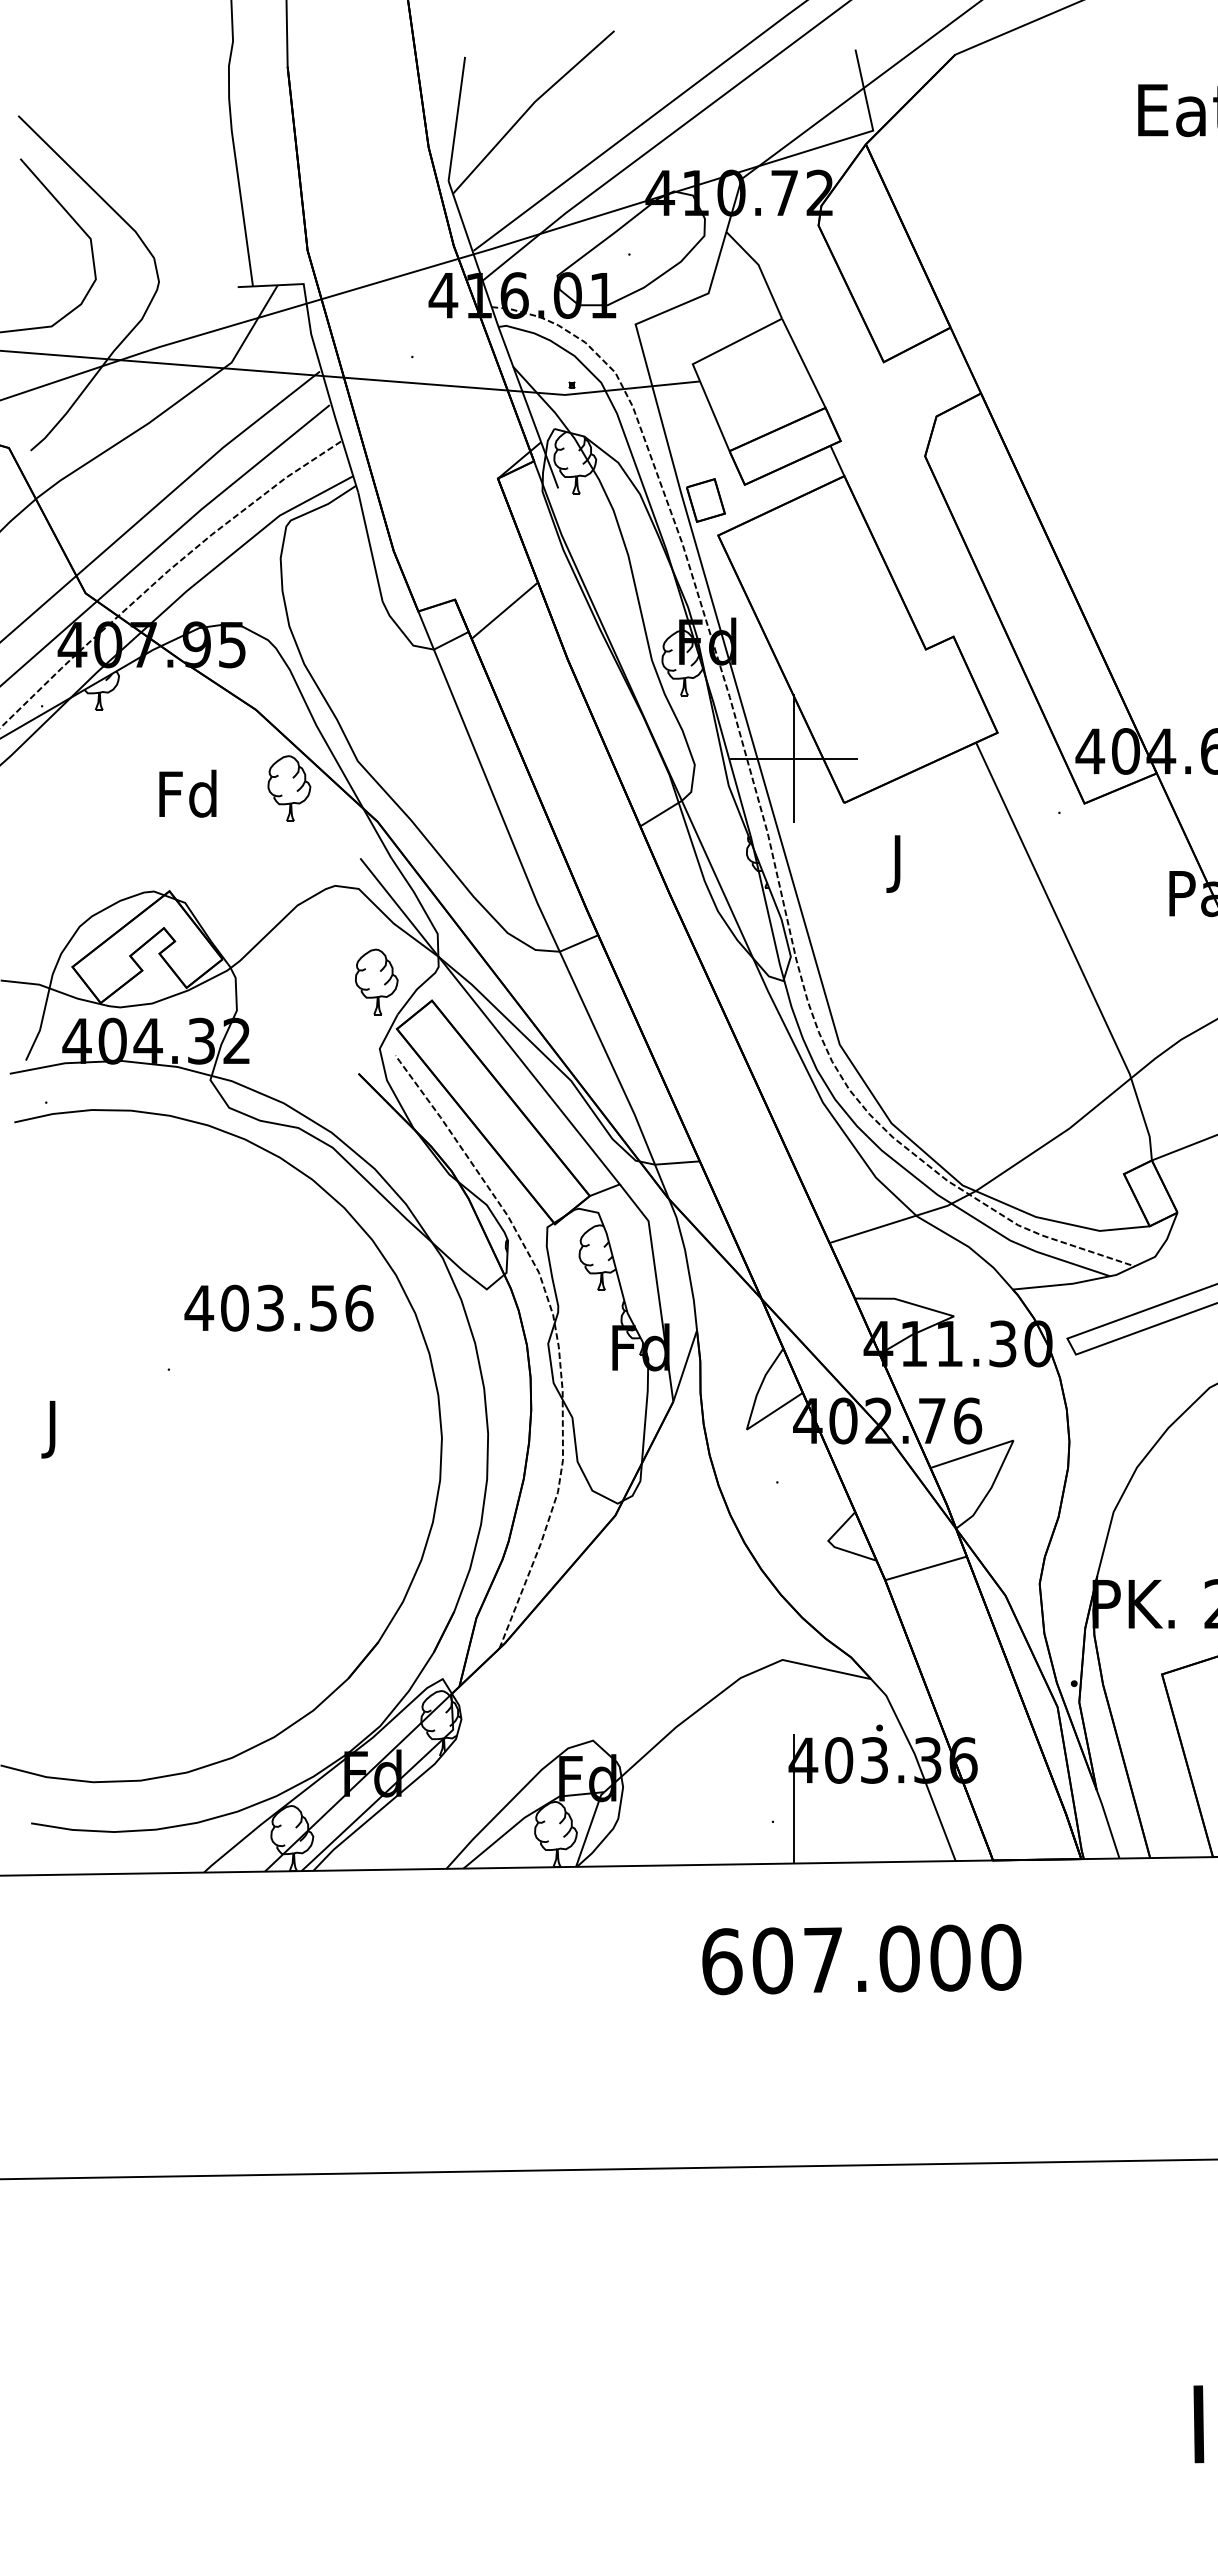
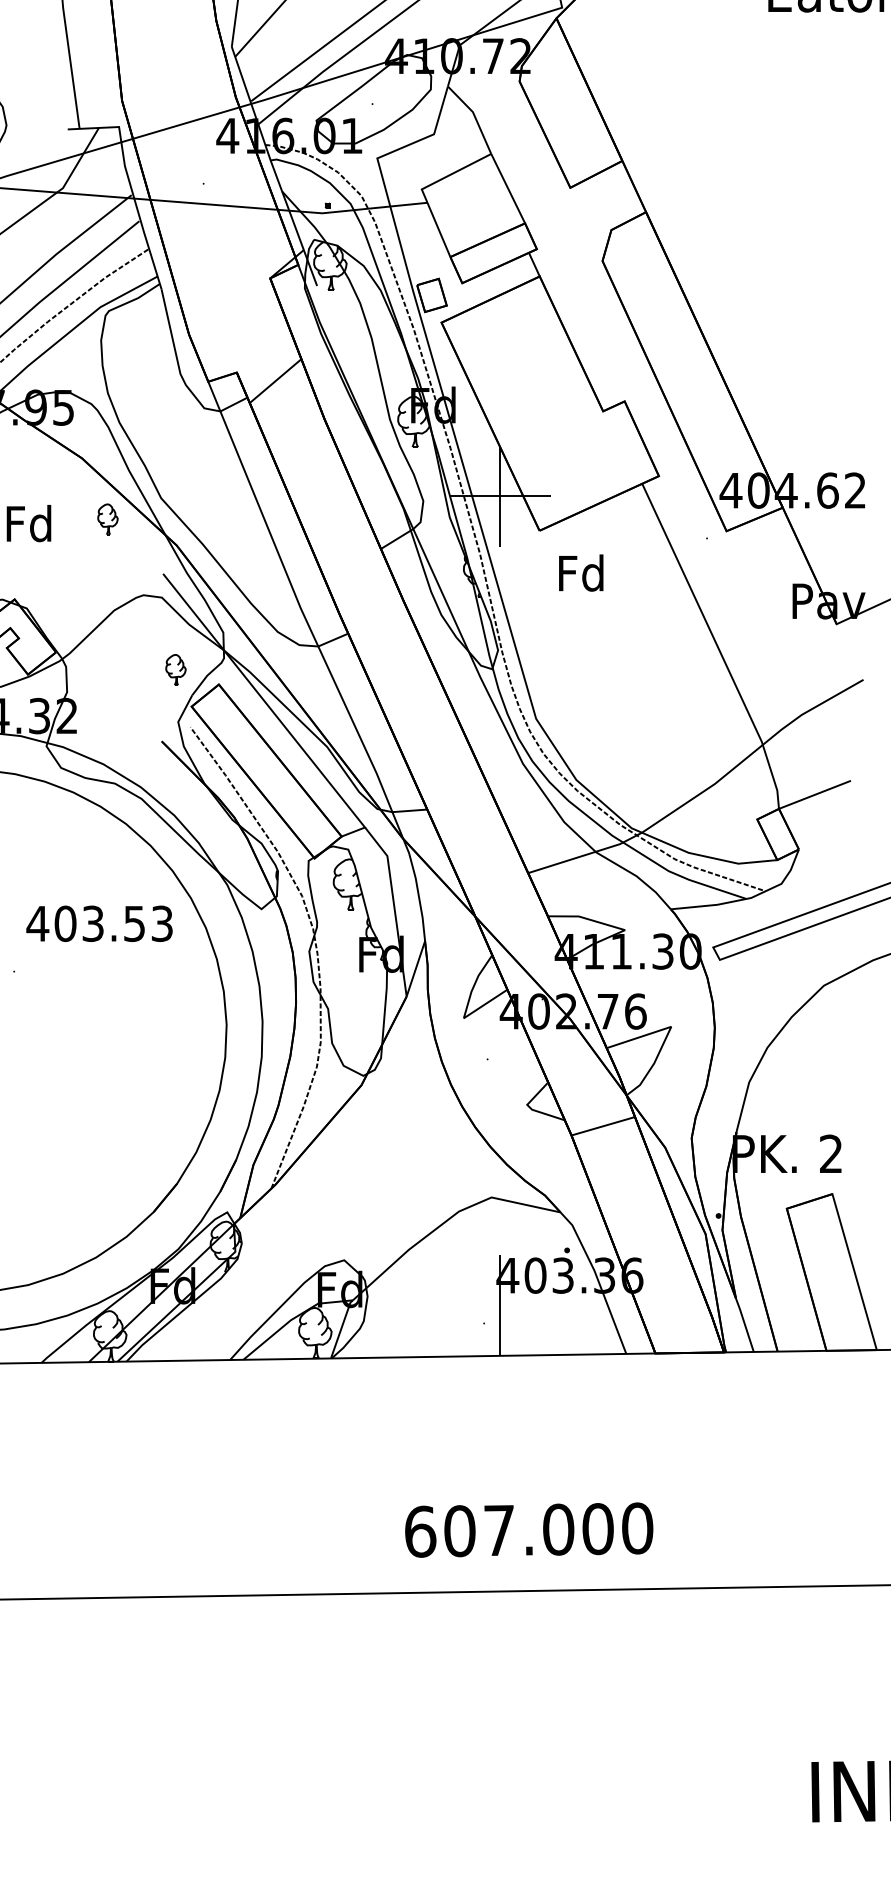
part: (289, 788) -> (108, 519), size x0.6
text: (897, 862) -> (581, 577), J -> Fd
part: (376, 981) -> (175, 669), size x0.6
text: (359, 1307) -> (162, 923), 403.56 -> 403.53
text: (861, 1959) -> (528, 1530), moved

